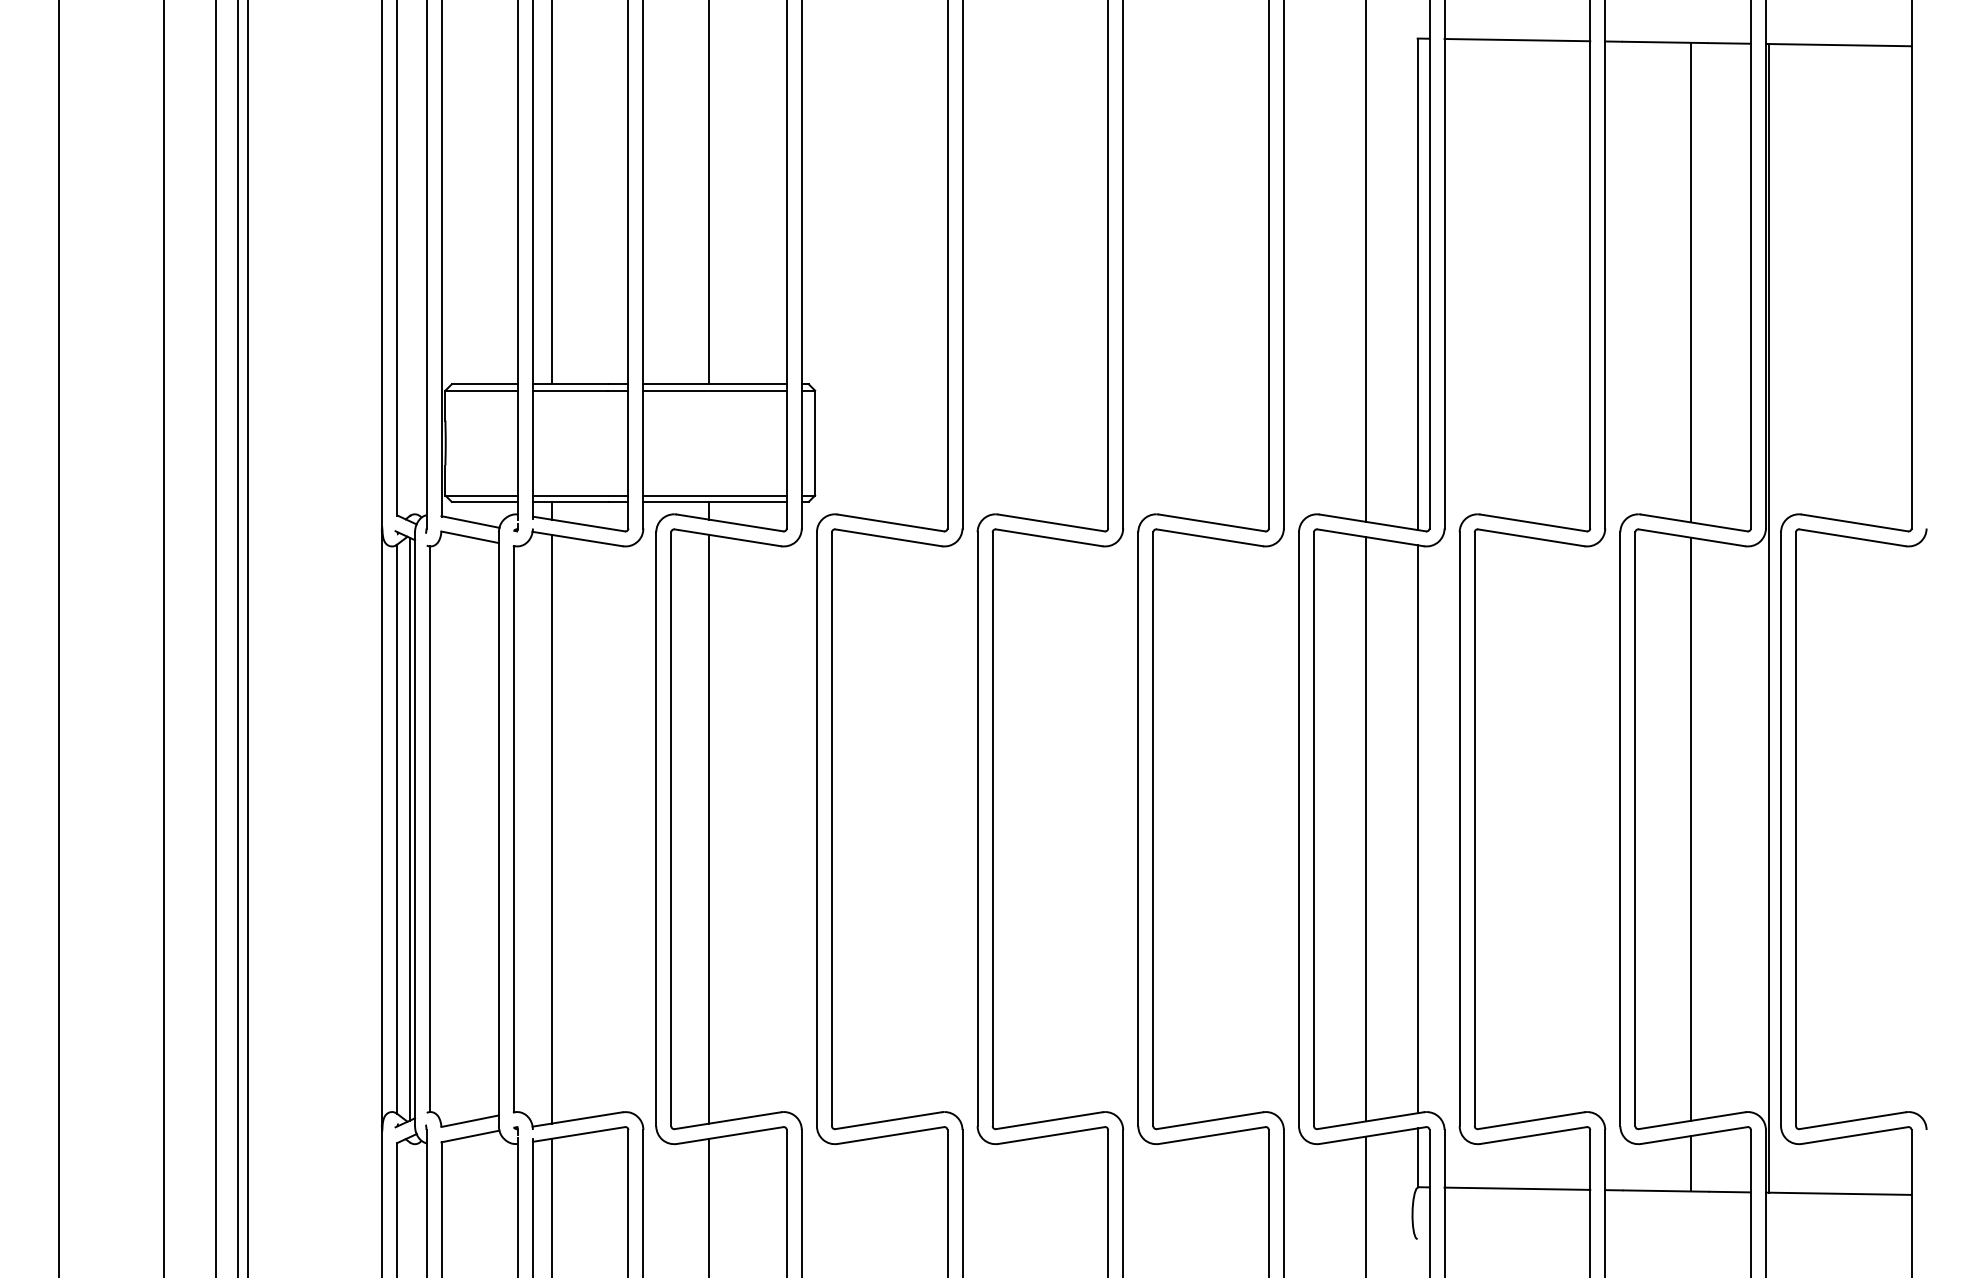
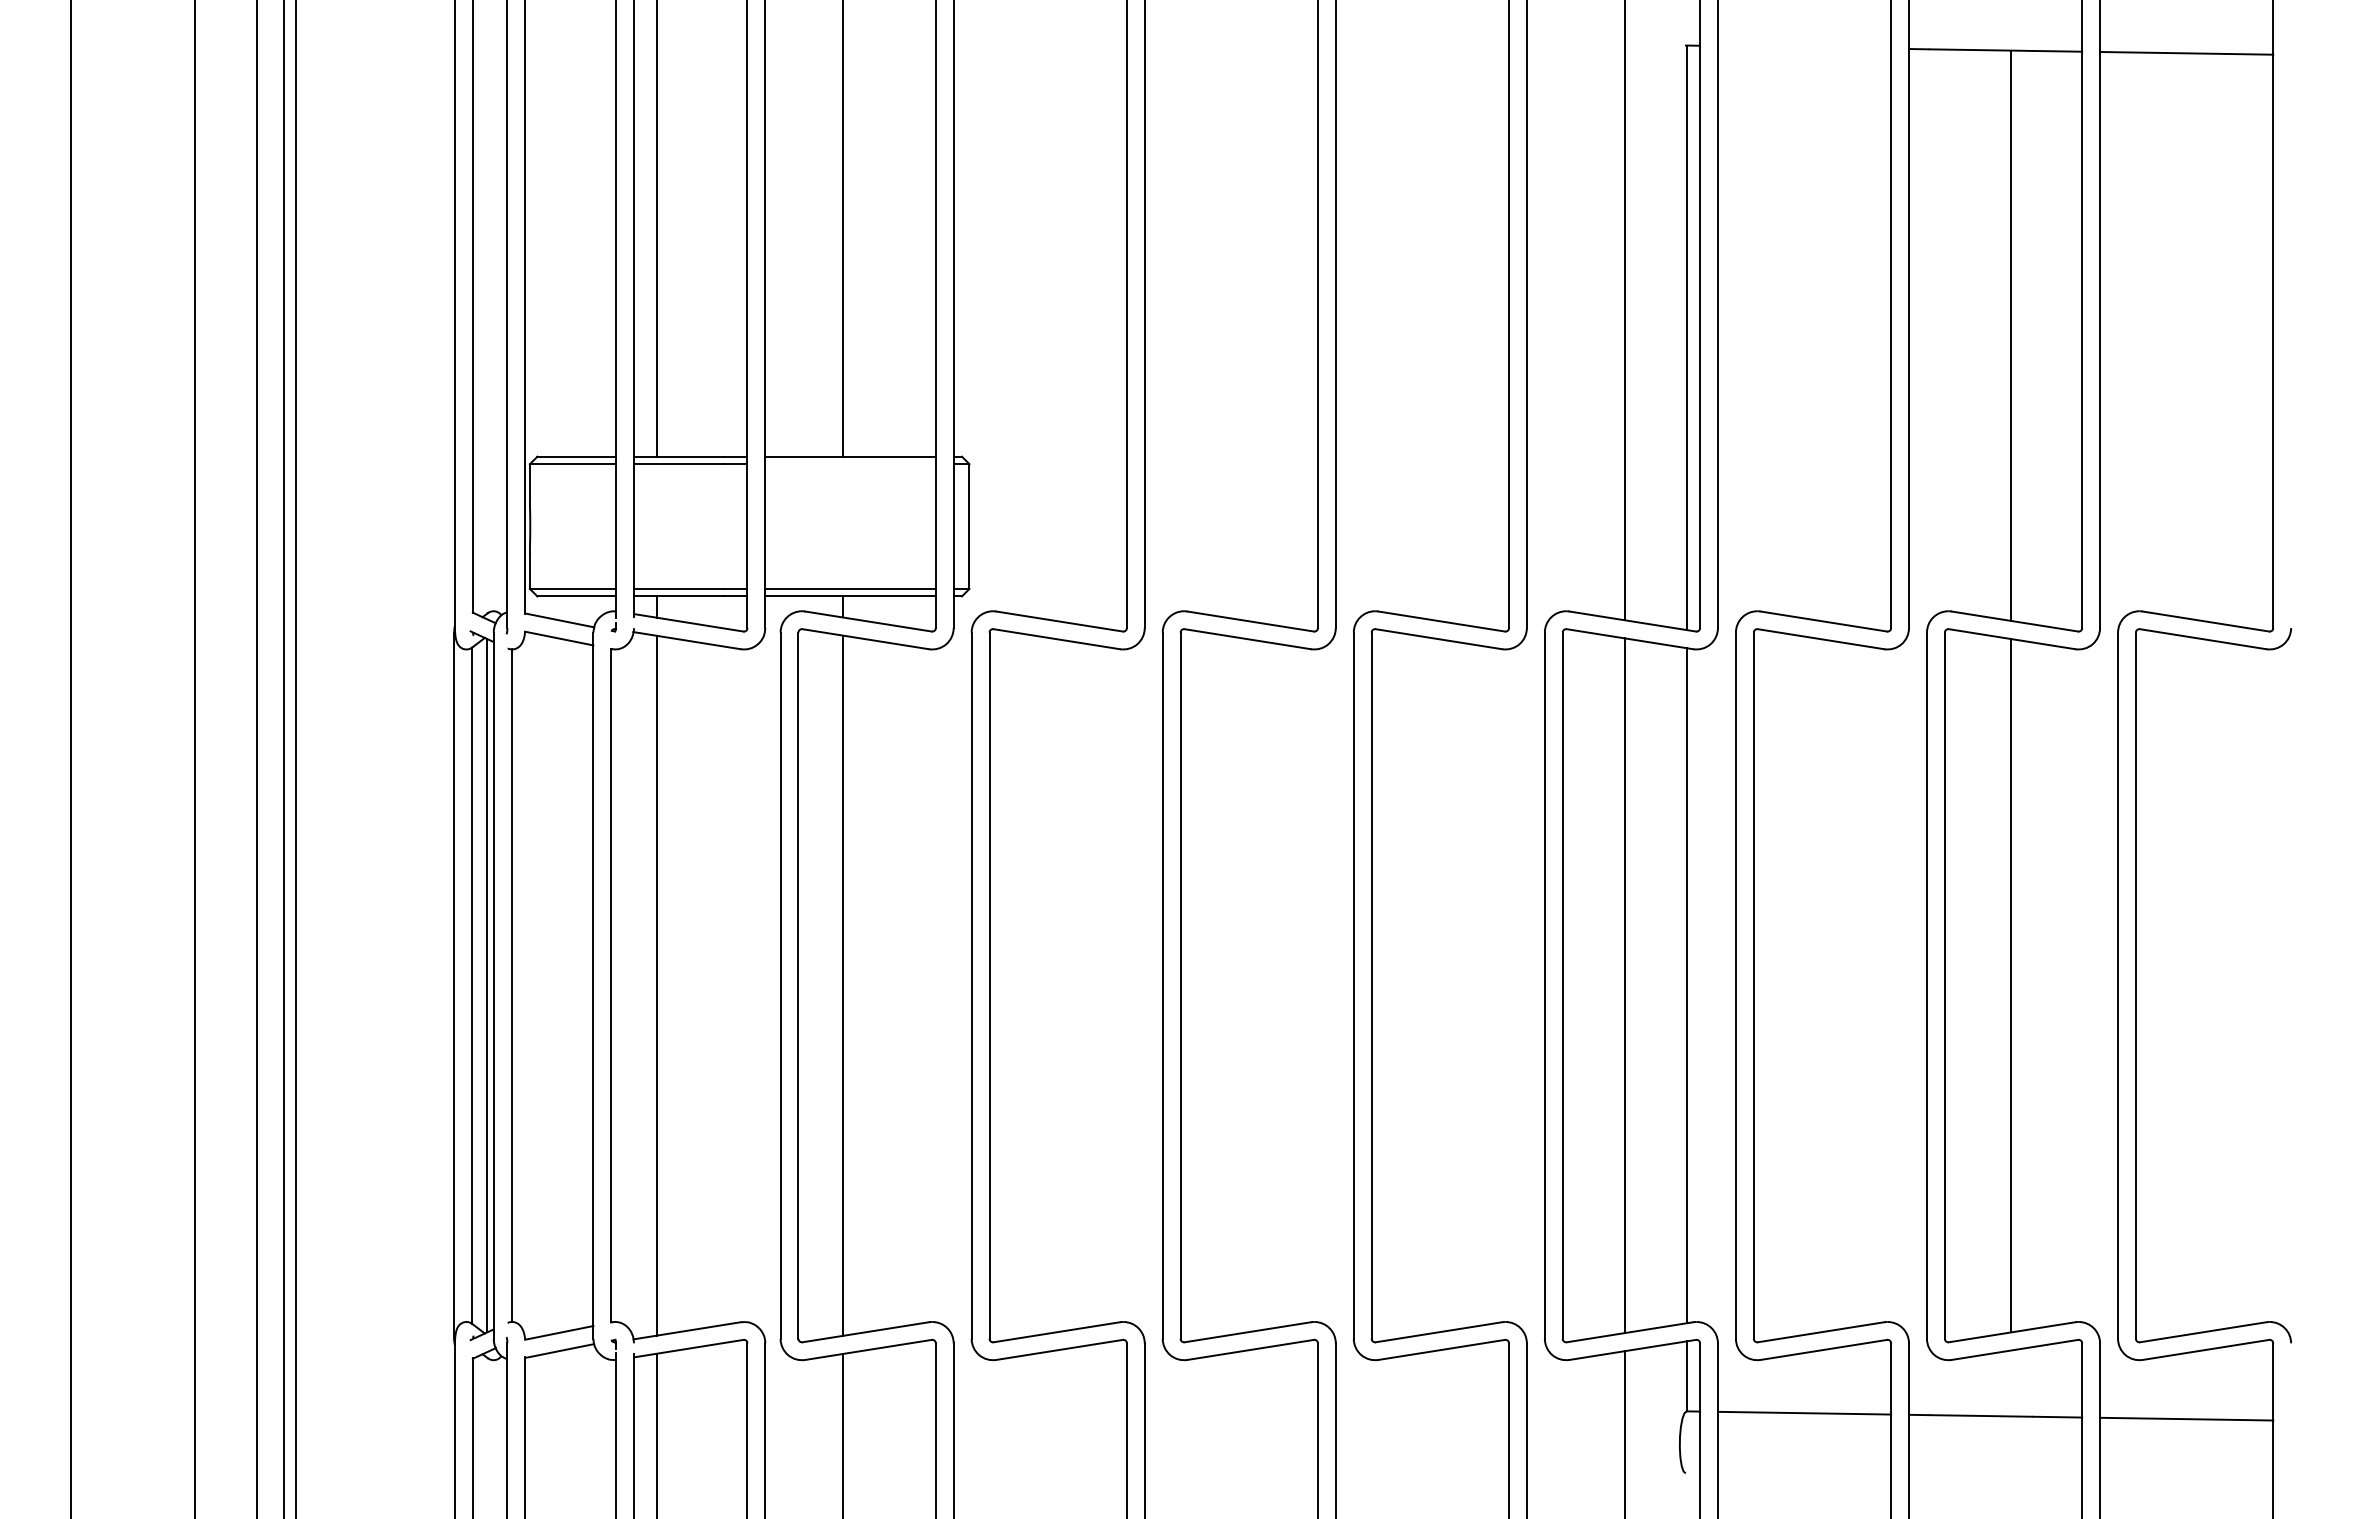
line: (1517, 40) -> (1804, 47), removed
line: (715, 390) -> (850, 464), removed
line: (1768, 617) -> (2103, 734), removed
line: (1690, 1163) -> (2010, 1383), removed

